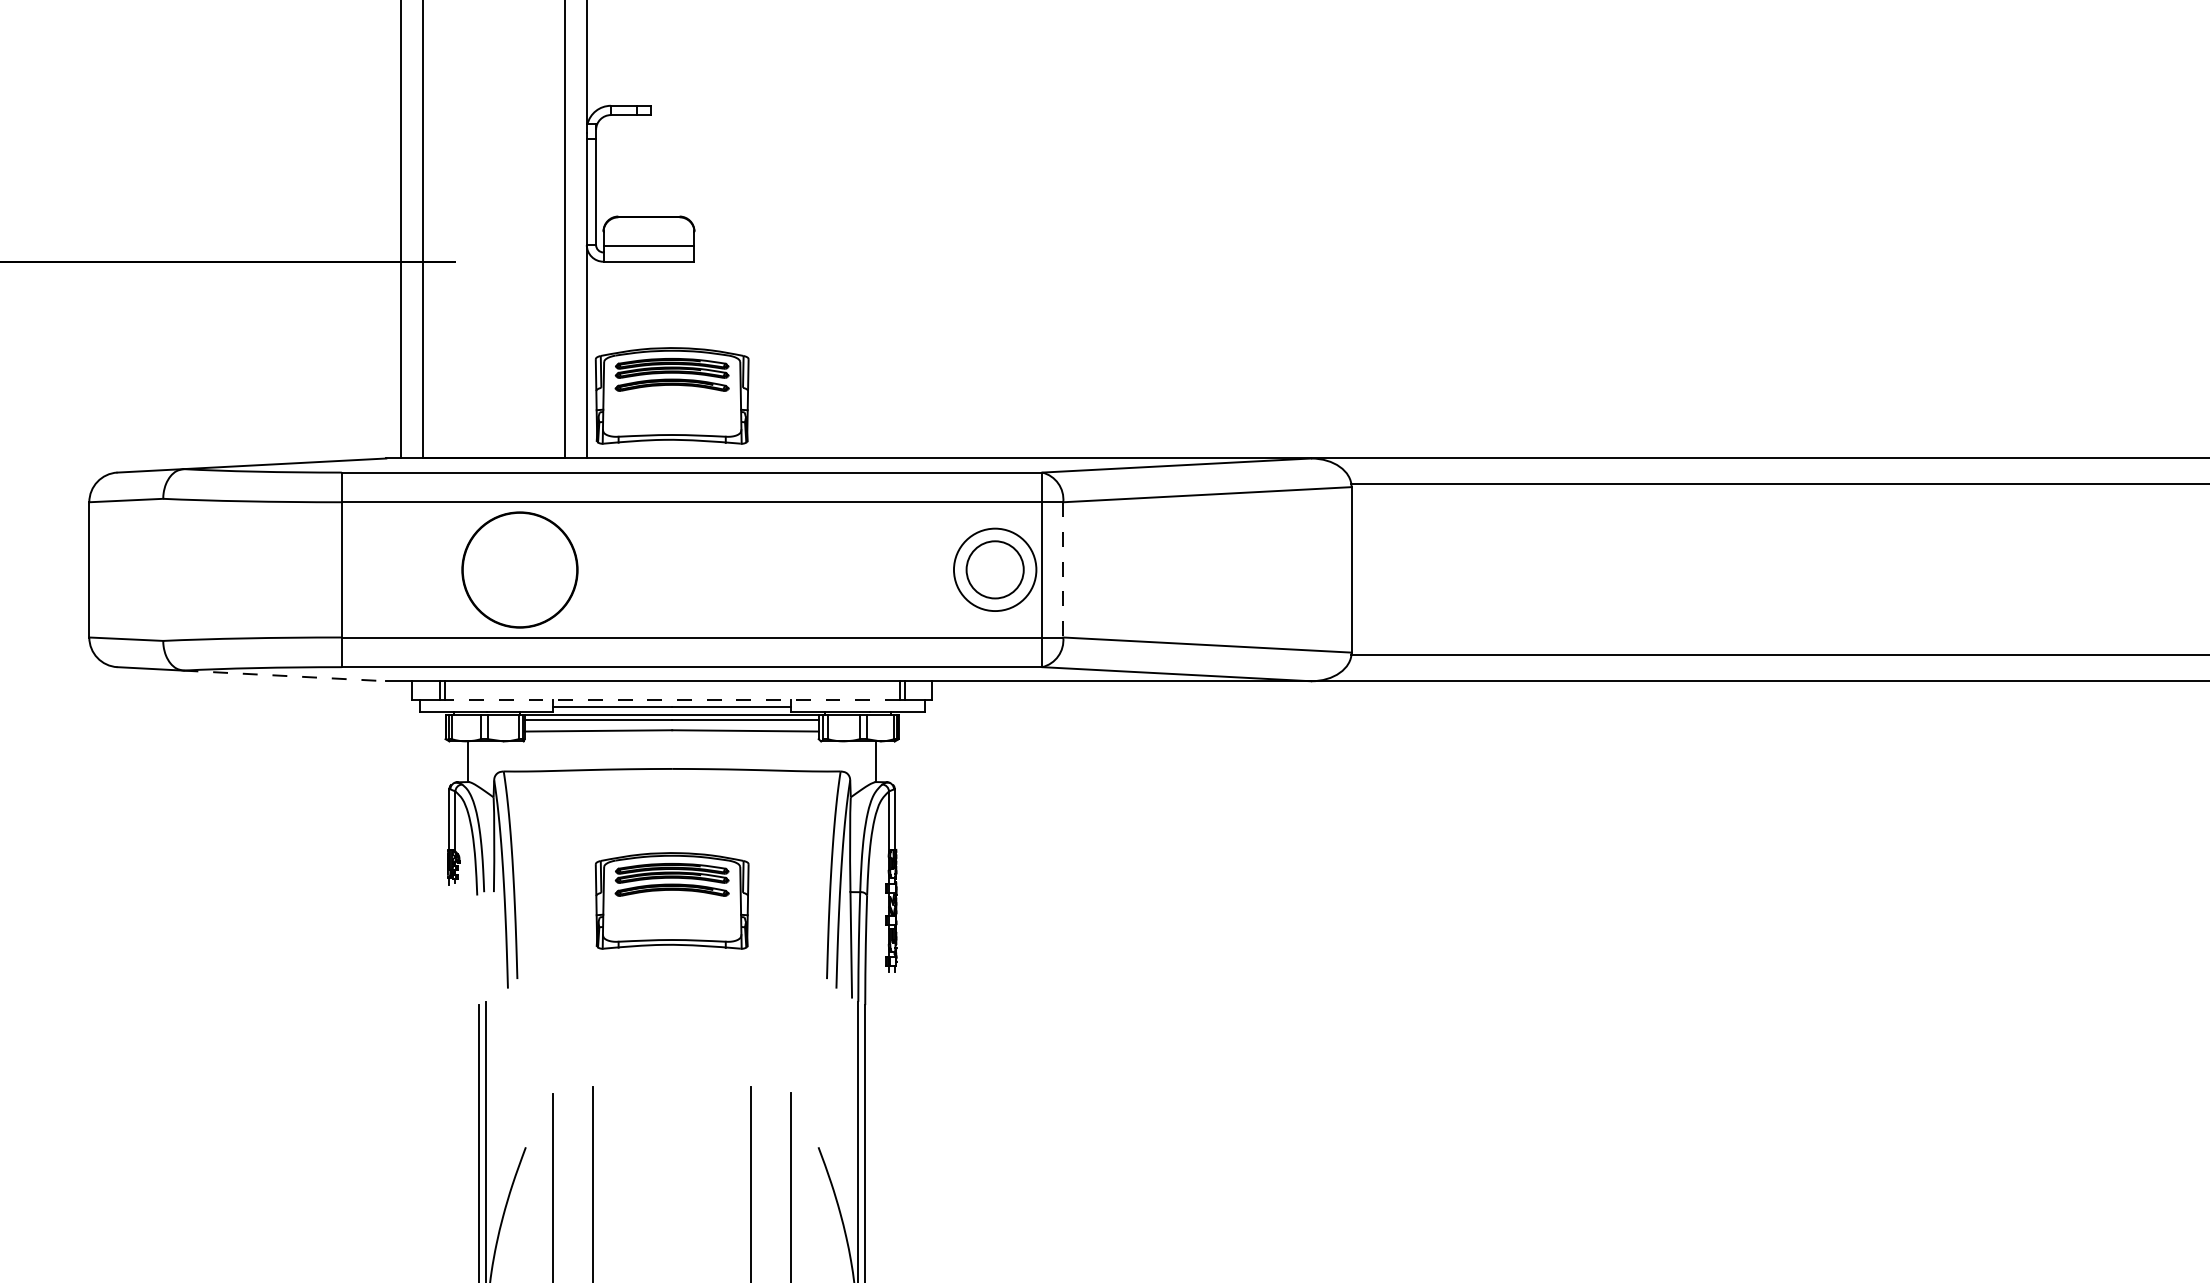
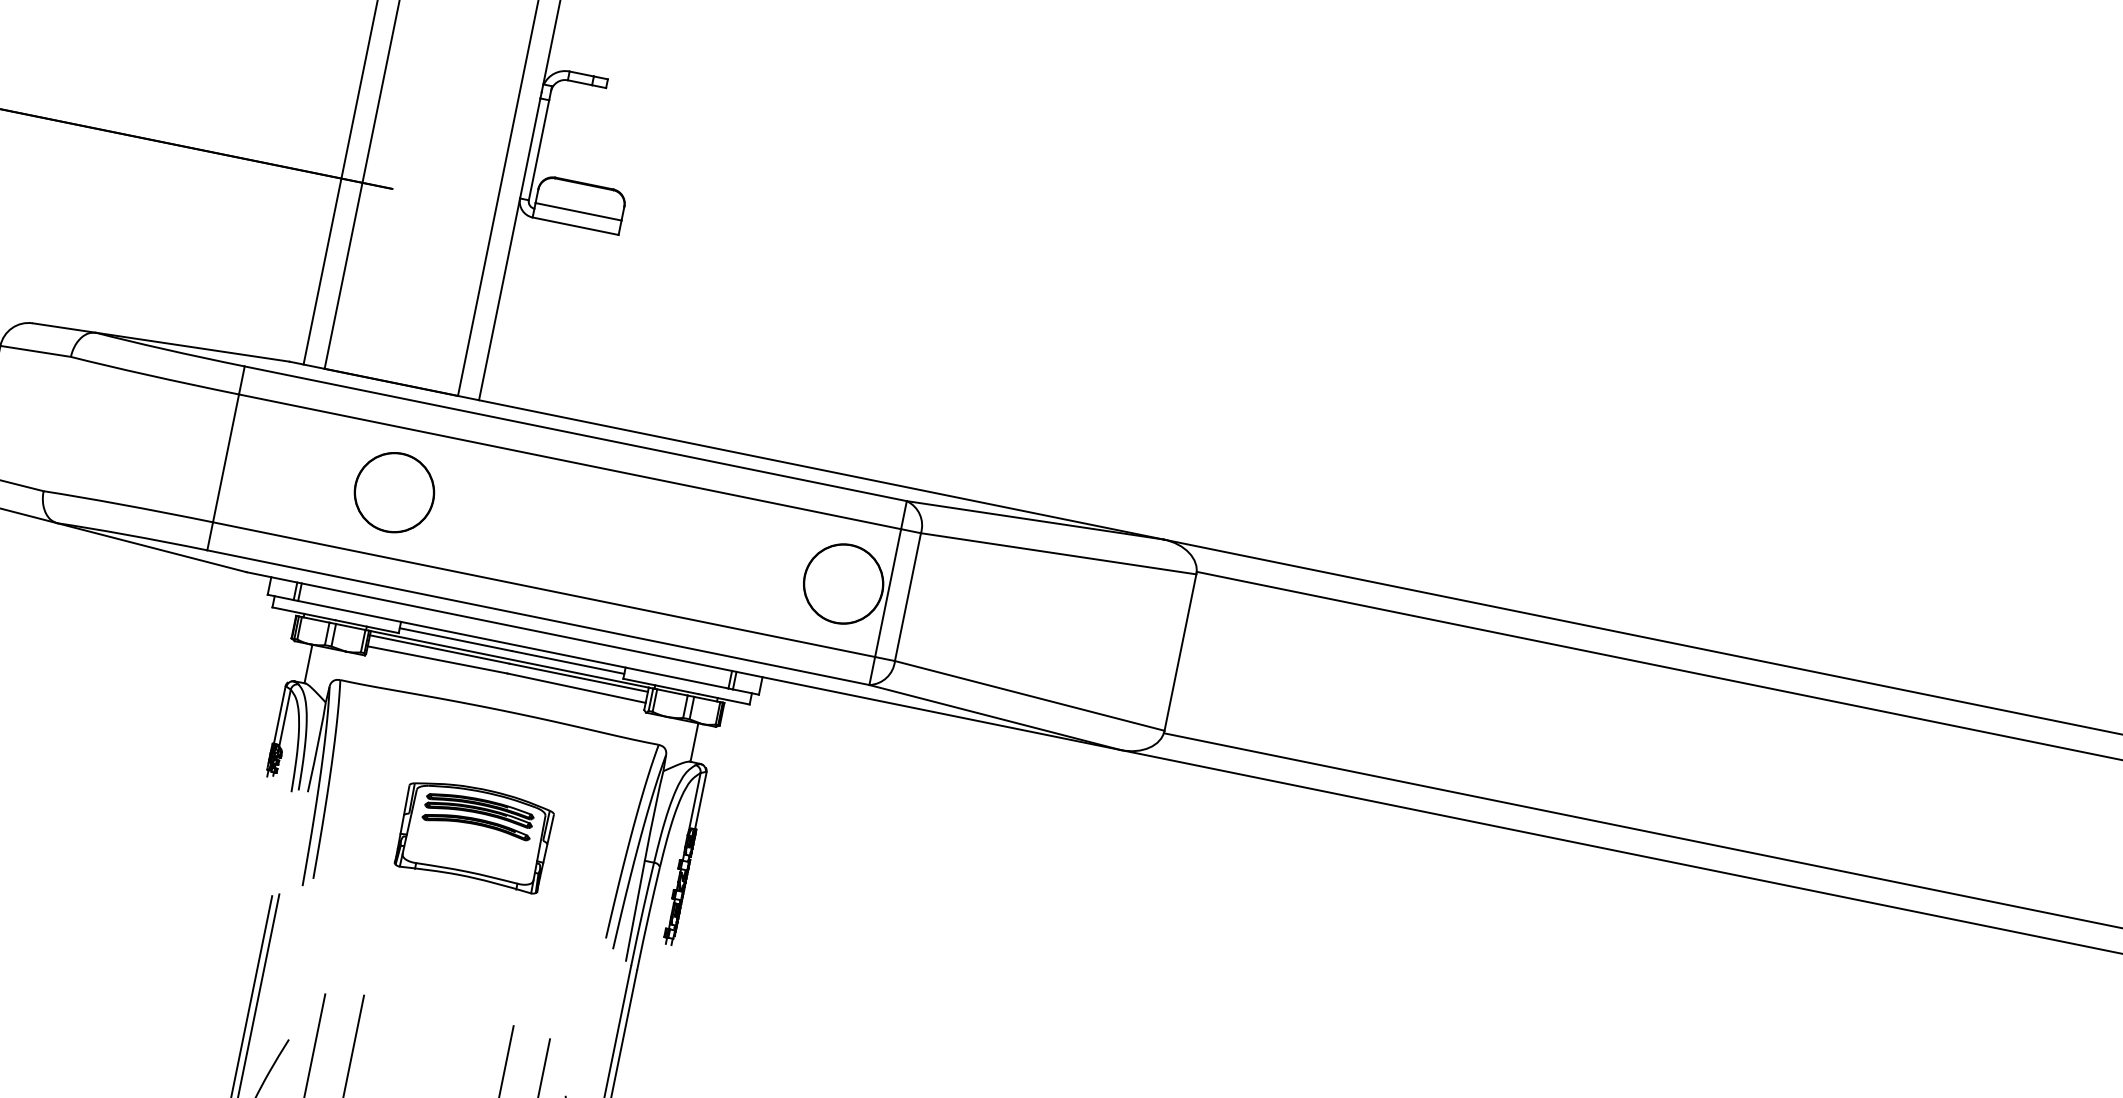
part: (671, 395) -> (571, 356), removed
part: (519, 569) -> (394, 492), size x0.71
circle: (995, 569) -> (843, 583), size x1.43
line: (1063, 569) -> (908, 596), dashed -> solid
line: (284, 675) -> (151, 547), dashed -> solid
line: (672, 699) -> (513, 644), dashed -> solid

